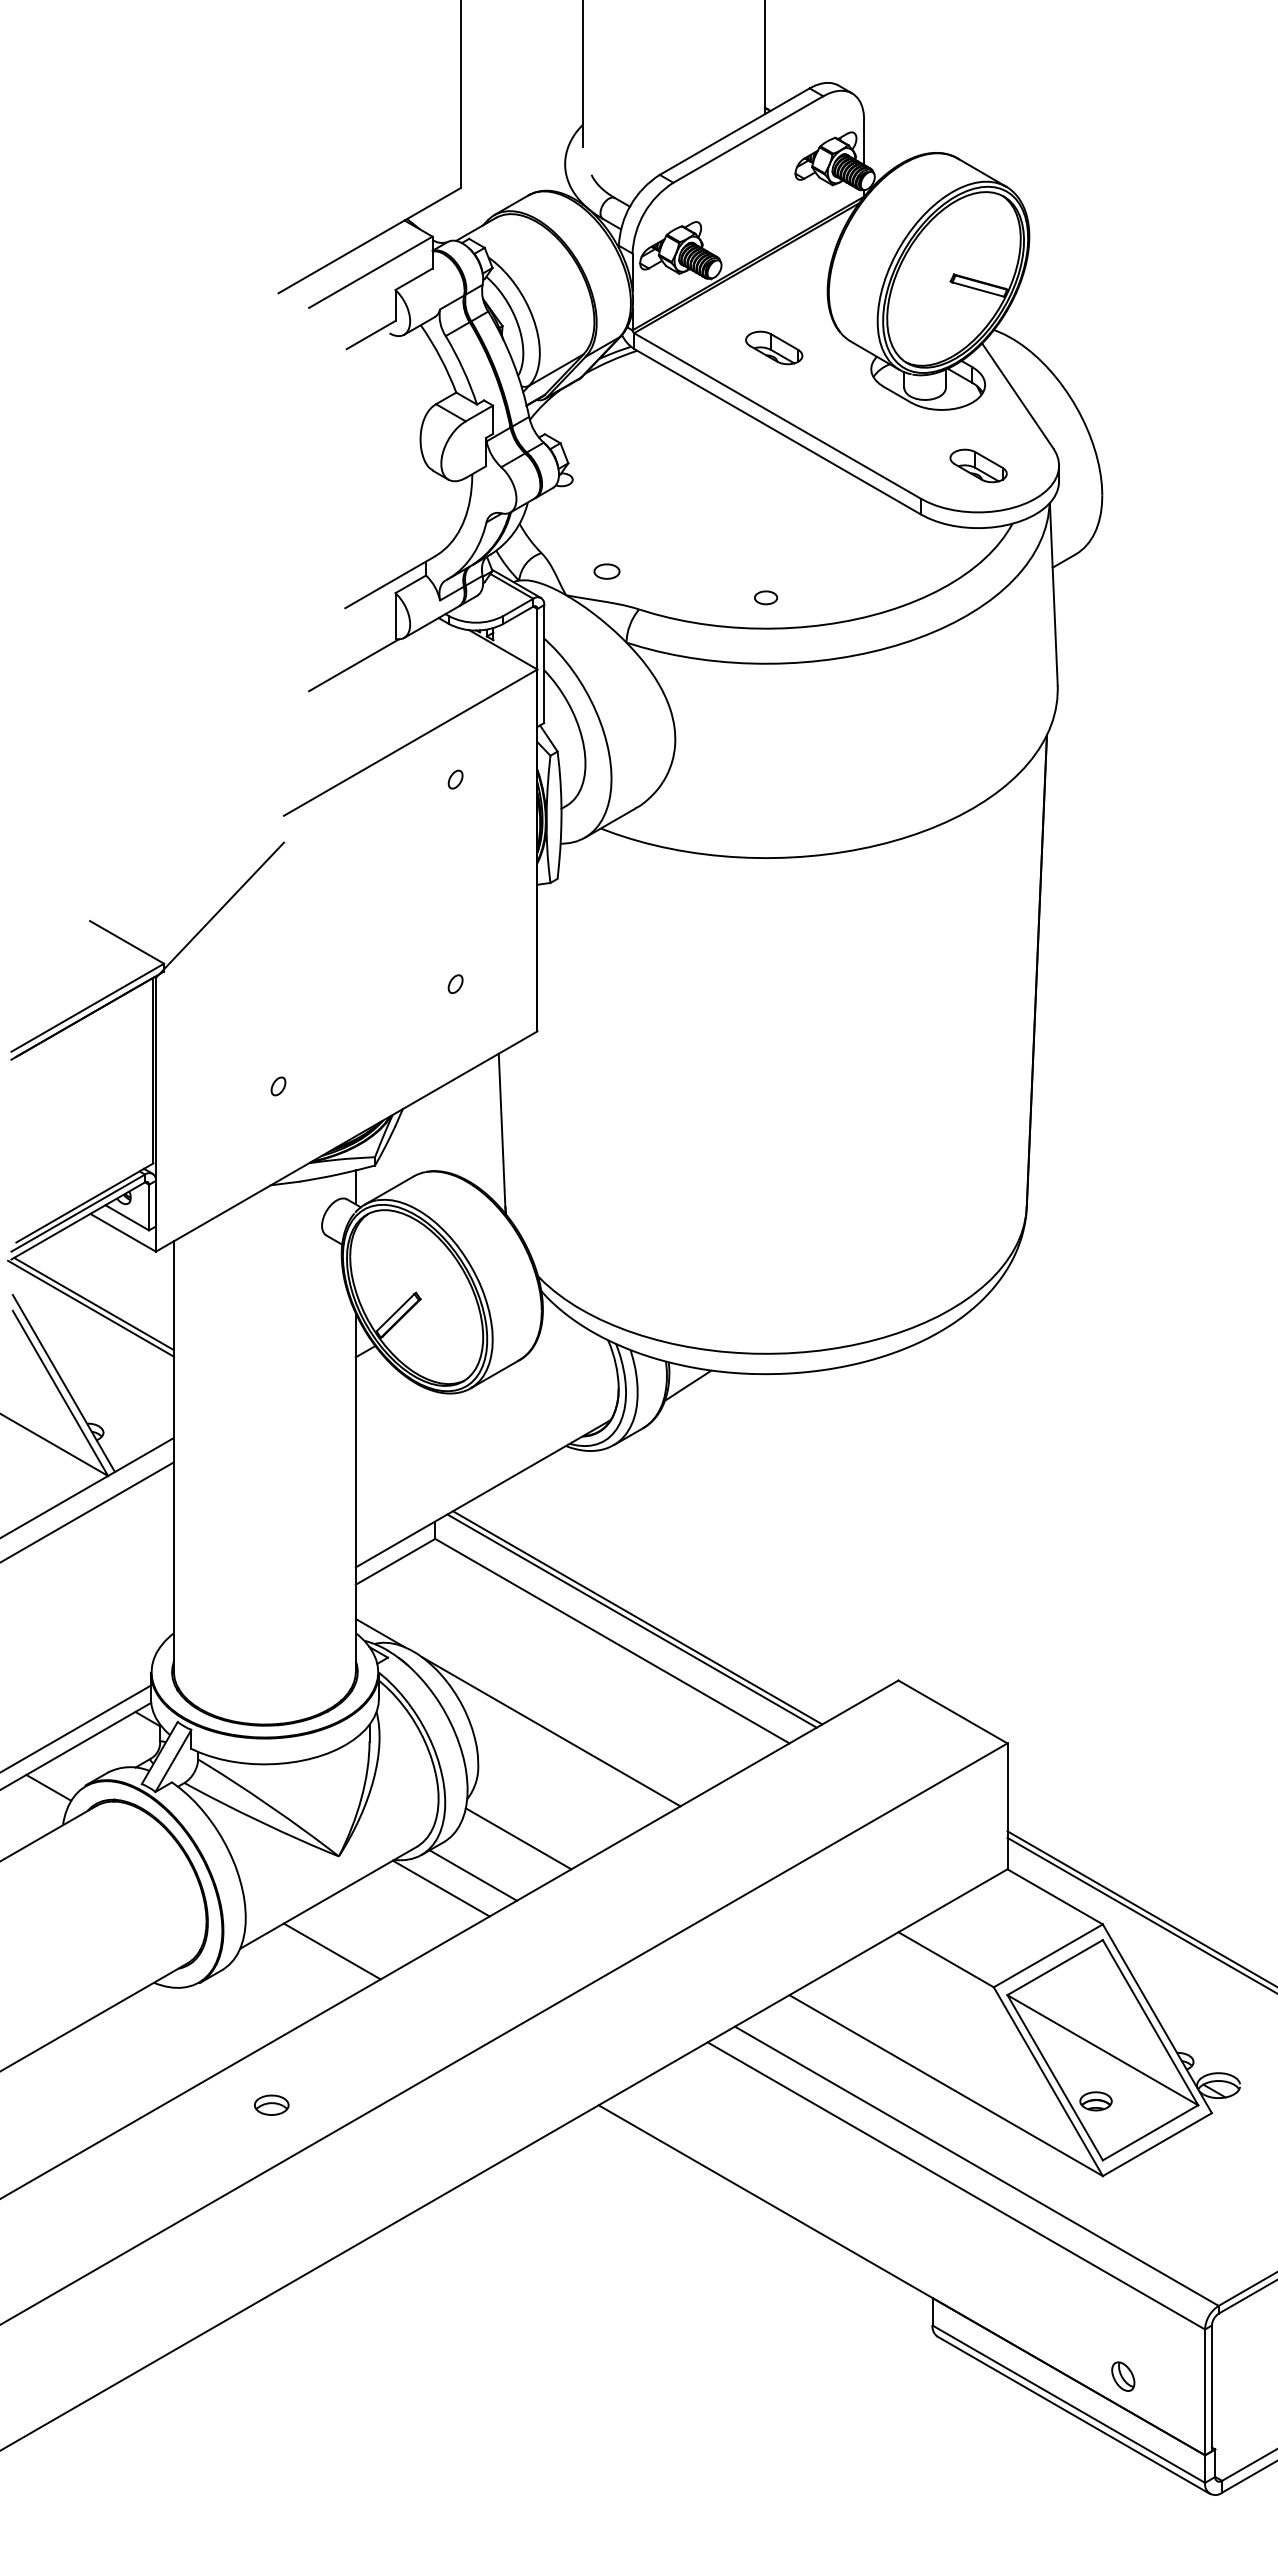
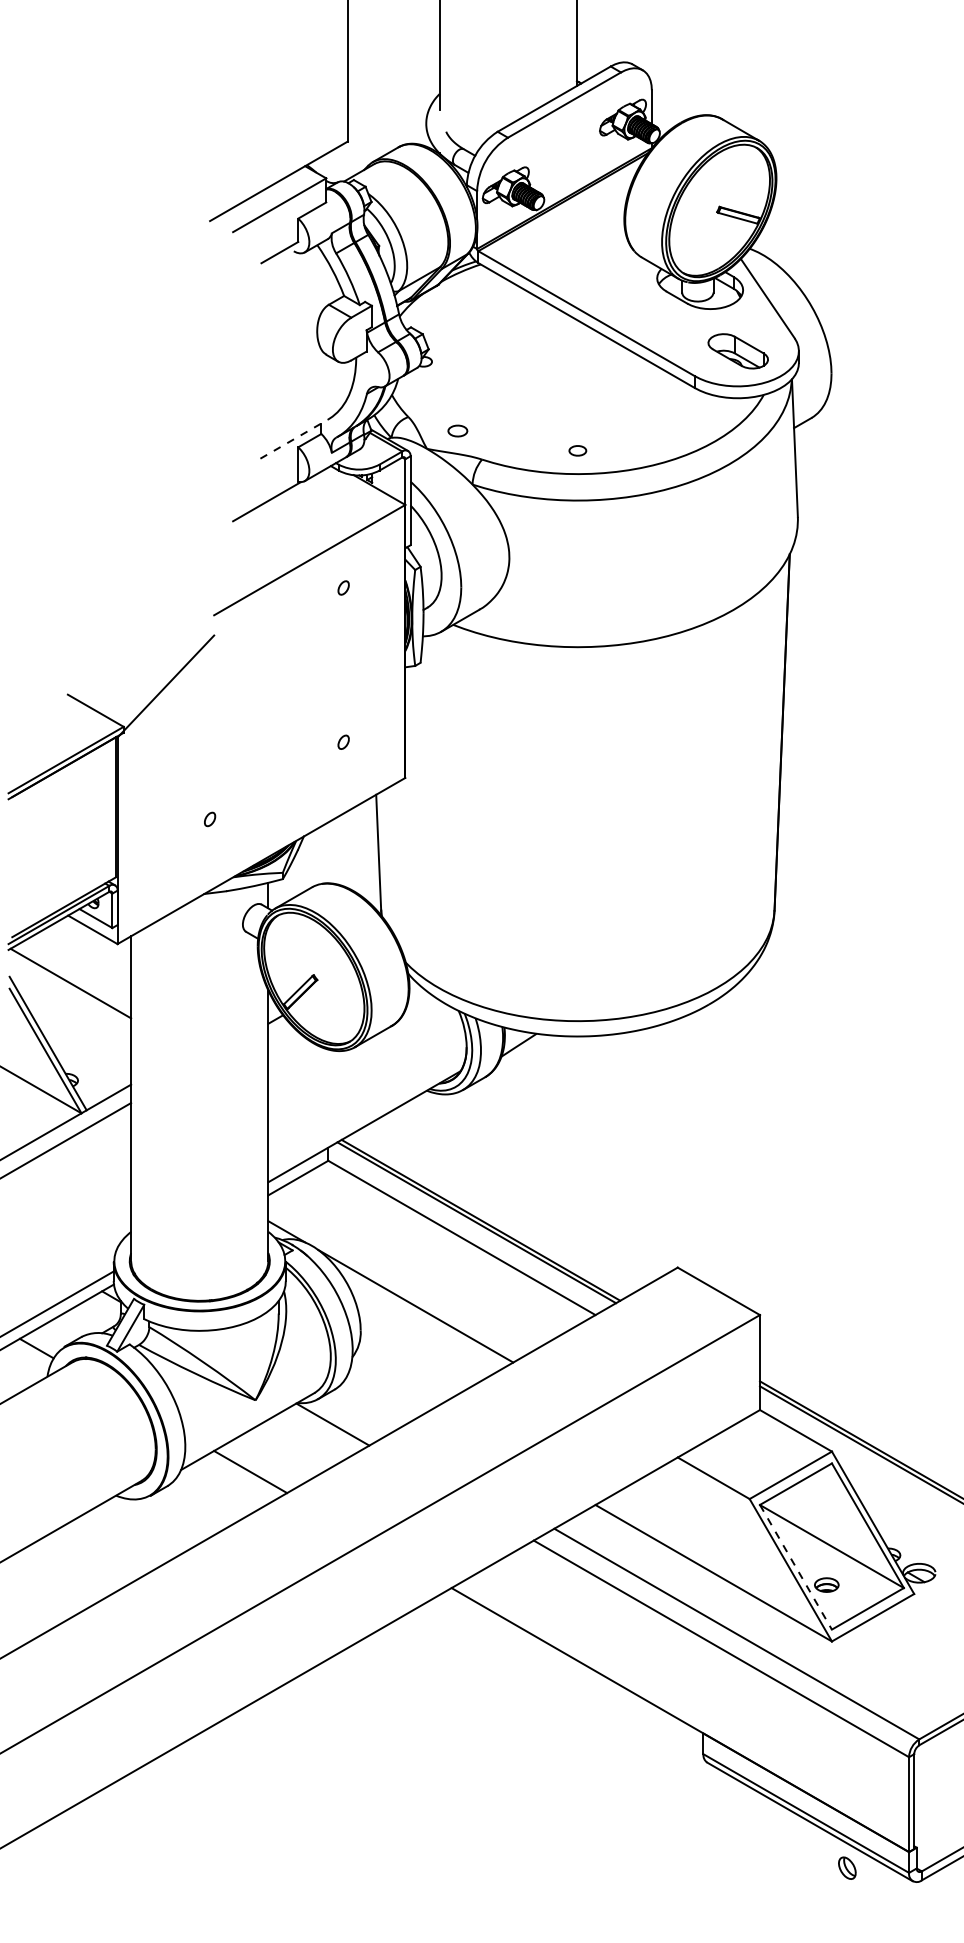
part: (774, 347) -> (584, 261), removed
part: (978, 465) -> (738, 351), size x1.4
line: (390, 582) -> (294, 439), solid -> dashed
line: (90, 1308) -> (68, 986), removed
line: (518, 1838) -> (391, 1386), removed
line: (472, 1875) -> (356, 1414), removed
line: (1055, 2078) -> (796, 1567), solid -> dashed
part: (271, 2104) -> (204, 1587), removed
part: (1123, 2376) -> (847, 1868), moved

